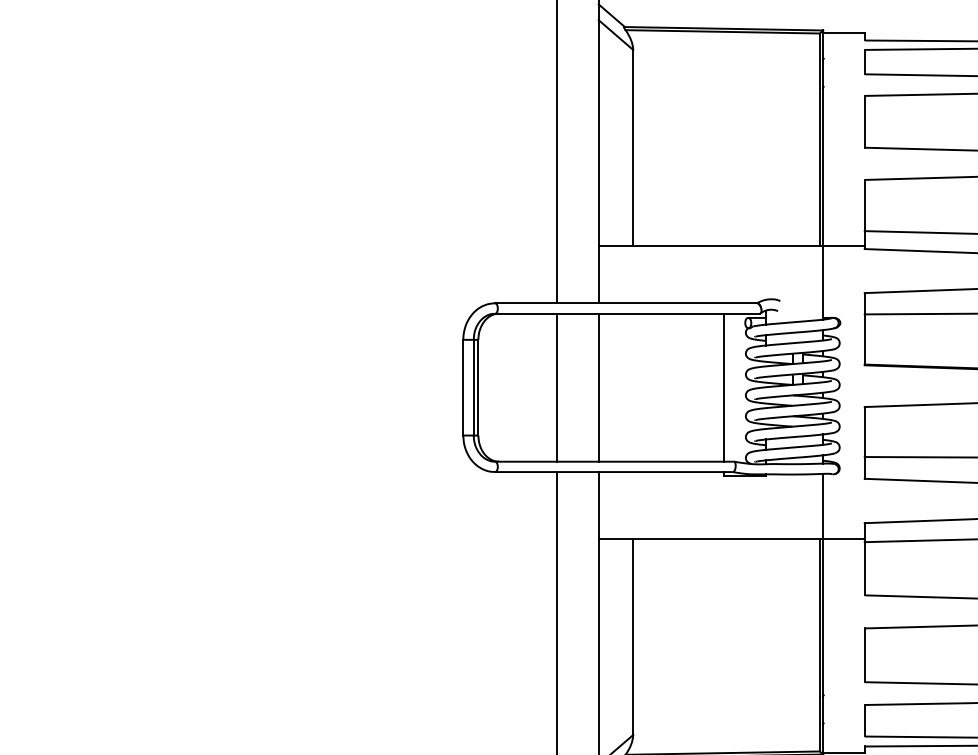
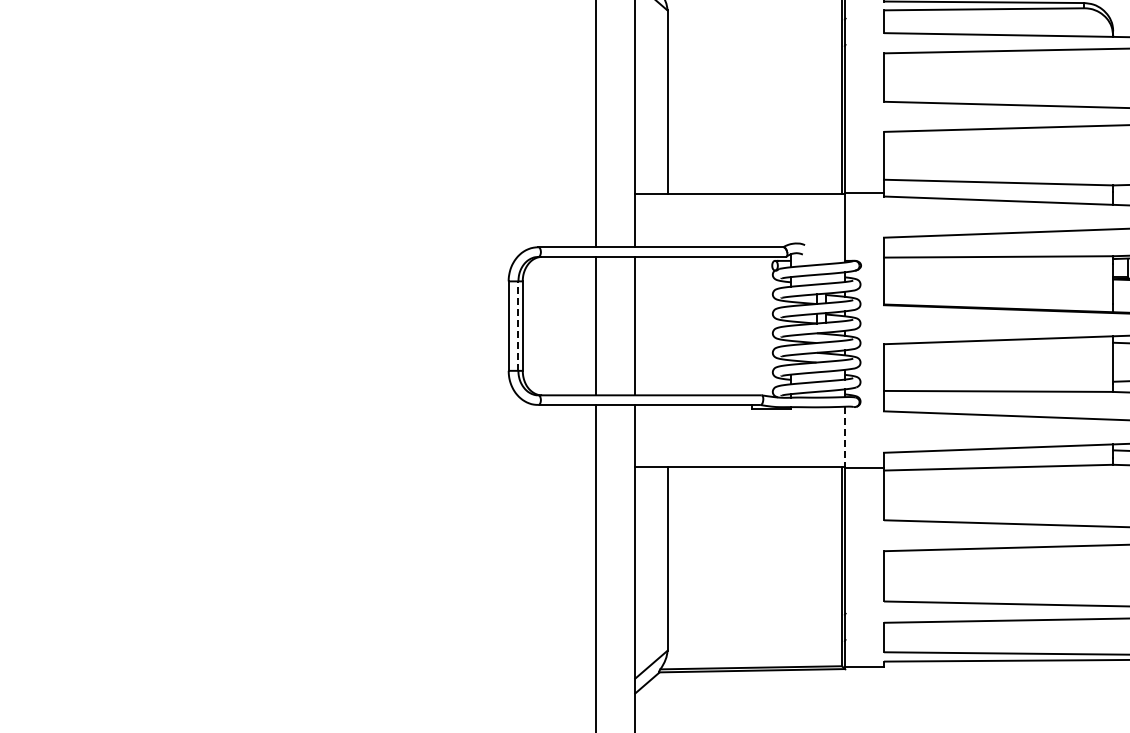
line: (724, 387) -> (752, 325), removed
line: (473, 388) -> (518, 326), solid -> dashed
line: (822, 506) -> (844, 437), solid -> dashed

